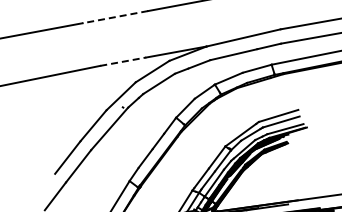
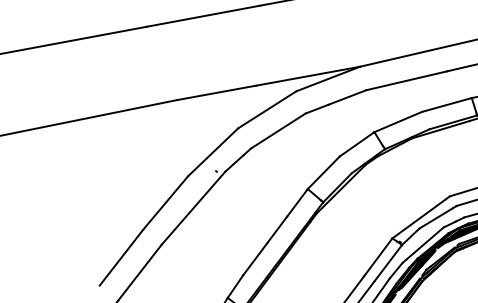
line: (114, 17) -> (201, 16), dashed -> solid
line: (123, 61) -> (217, 92), dashed -> solid

